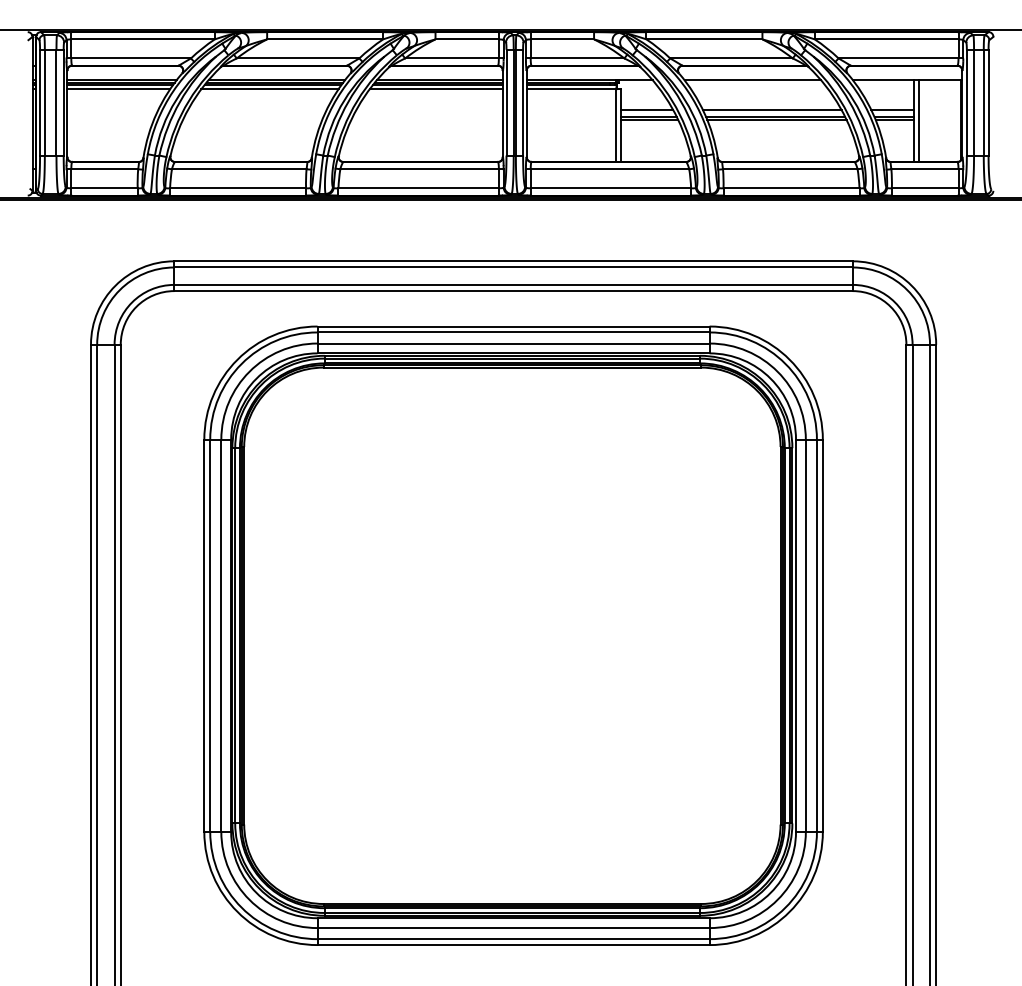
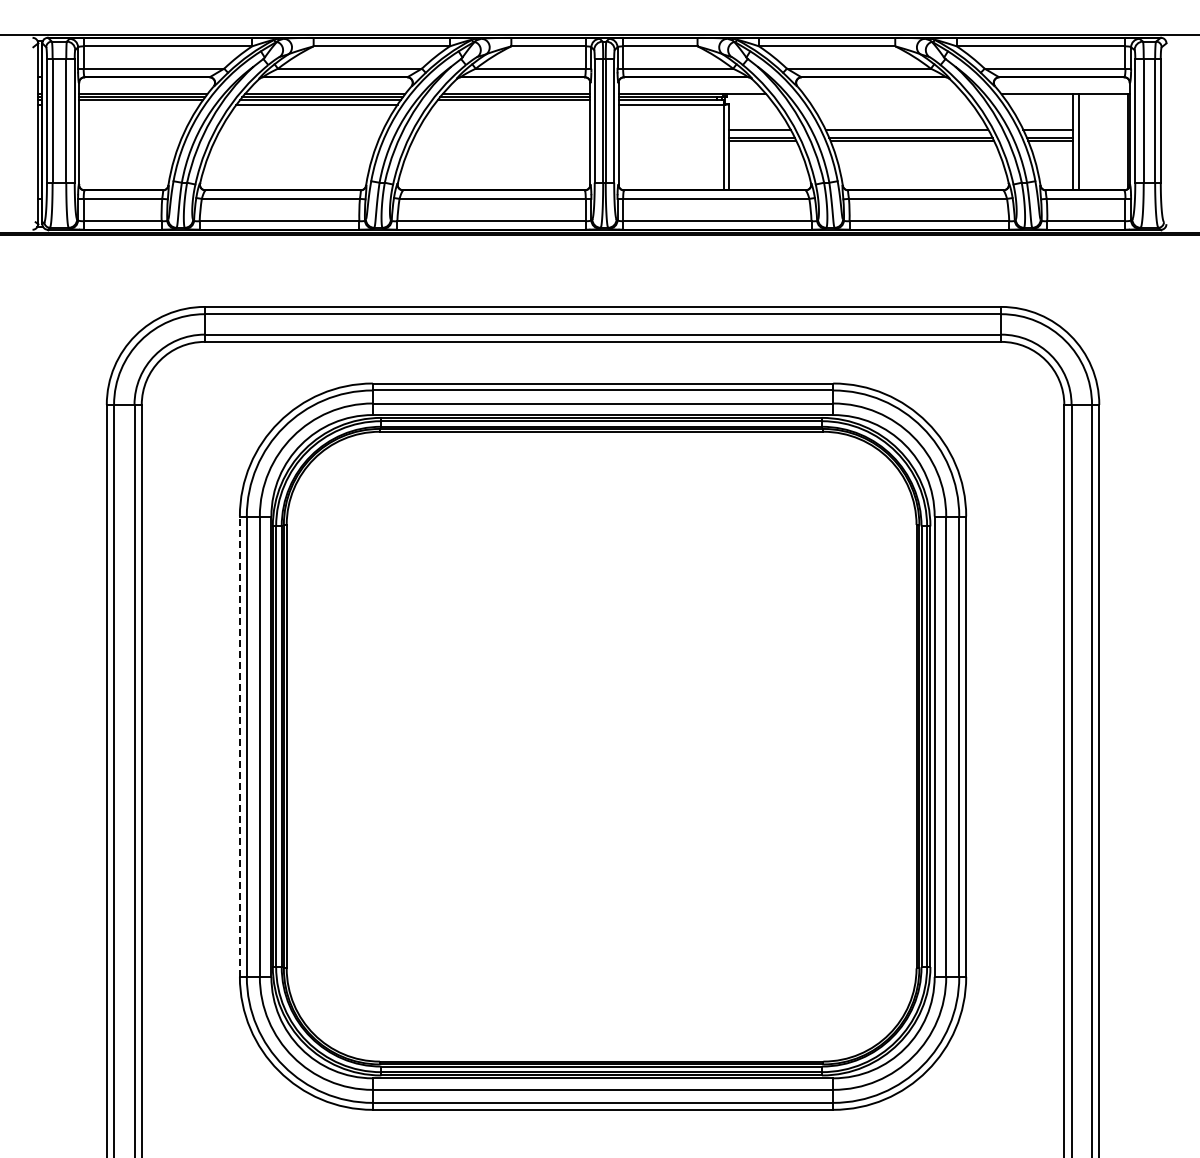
line: (752, 80) -> (883, 94), removed
line: (118, 88) -> (139, 104), removed
line: (436, 88) -> (512, 104), removed
line: (203, 635) -> (239, 746), solid -> dashed

